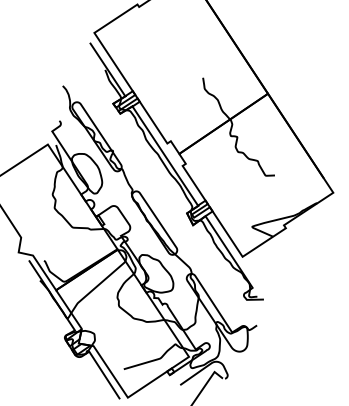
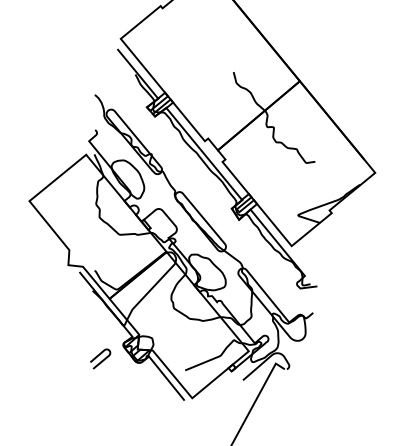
curve: (42, 349) -> (102, 359), added

